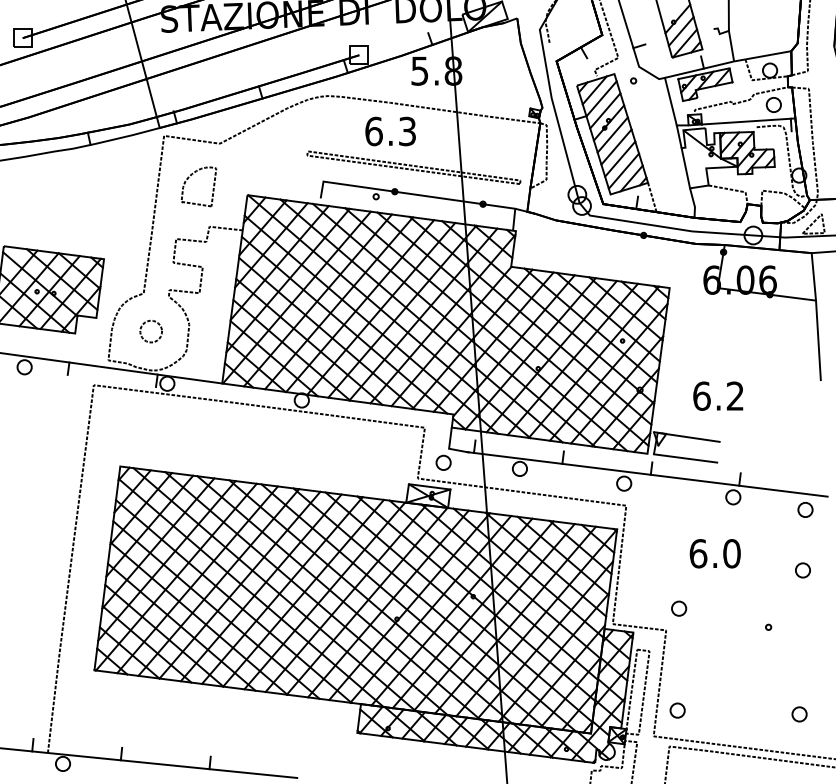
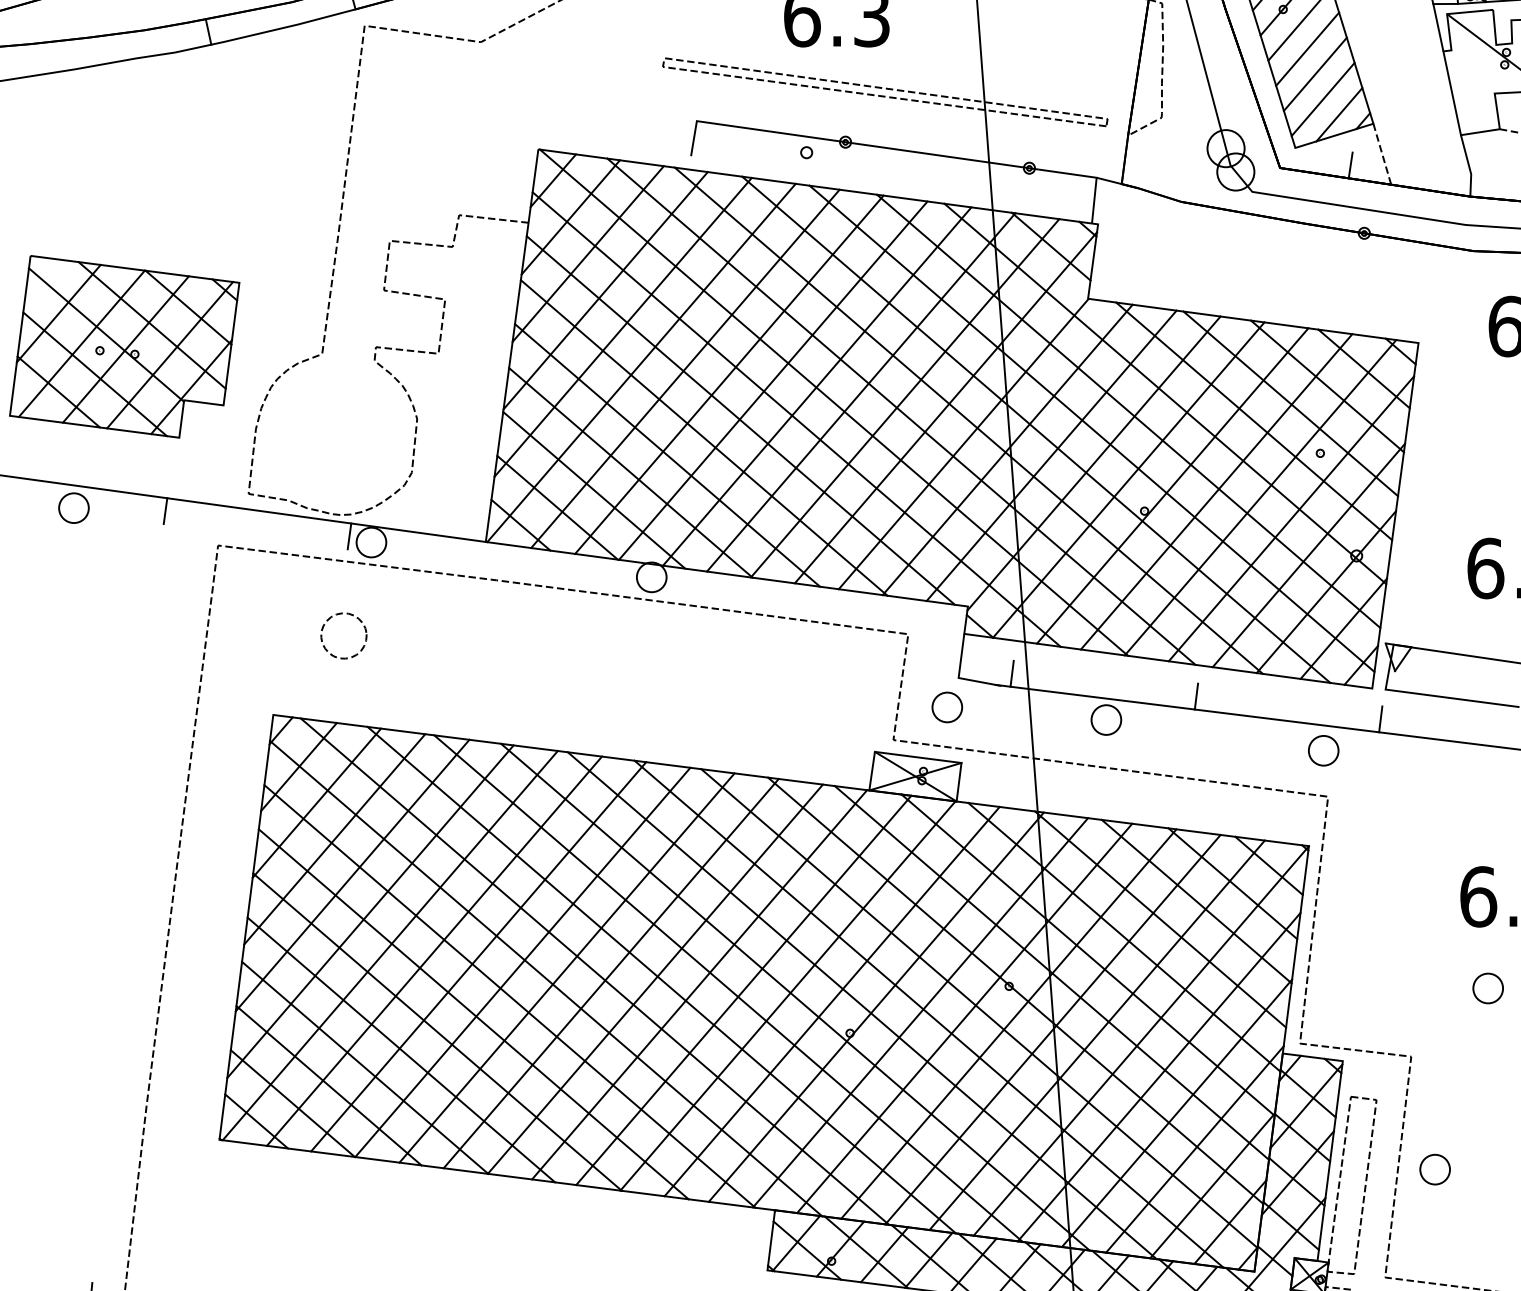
part: (188, 179) -> (415, 116), removed
part: (142, 327) -> (325, 627), moved
part: (679, 608) -> (1488, 988), moved
part: (677, 710) -> (1434, 1169), moved

